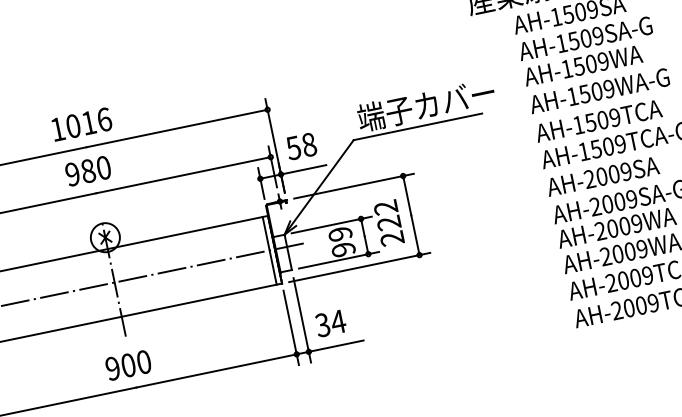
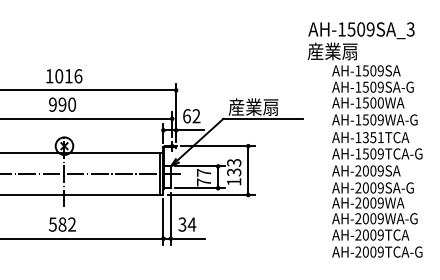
text: (602, 60) -> (380, 102), AH-1509WA -> AH-1500WA
text: (425, 104) -> (270, 106), 端子カバー -> 産業扇
text: (603, 119) -> (373, 137), AH-1509TCA -> AH-1351TCA
text: (301, 146) -> (191, 116), 58 -> 62
text: (88, 170) -> (62, 104), 980 -> 990
text: (389, 221) -> (234, 171), 222 -> 133
text: (341, 241) -> (203, 177), 99 -> 77
text: (128, 365) -> (62, 224), 900 -> 582

